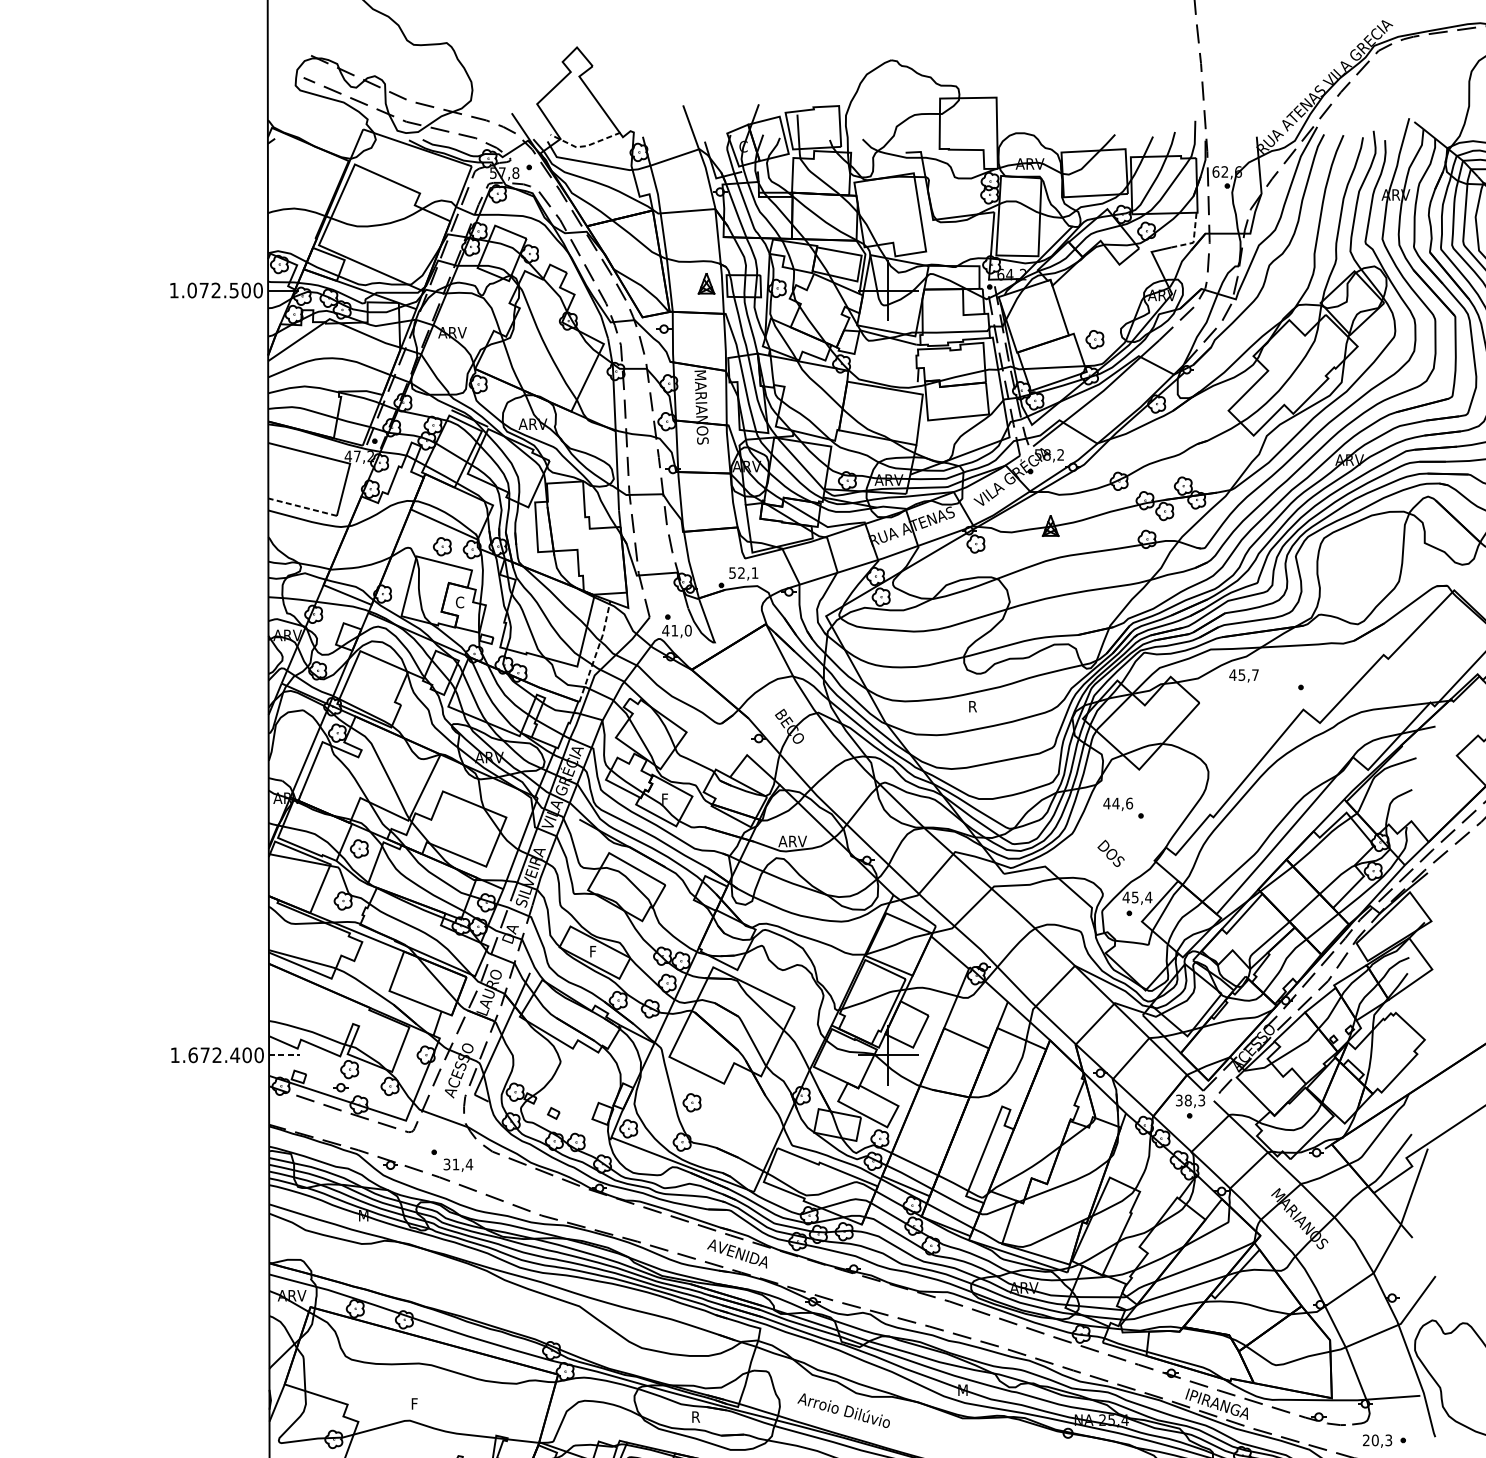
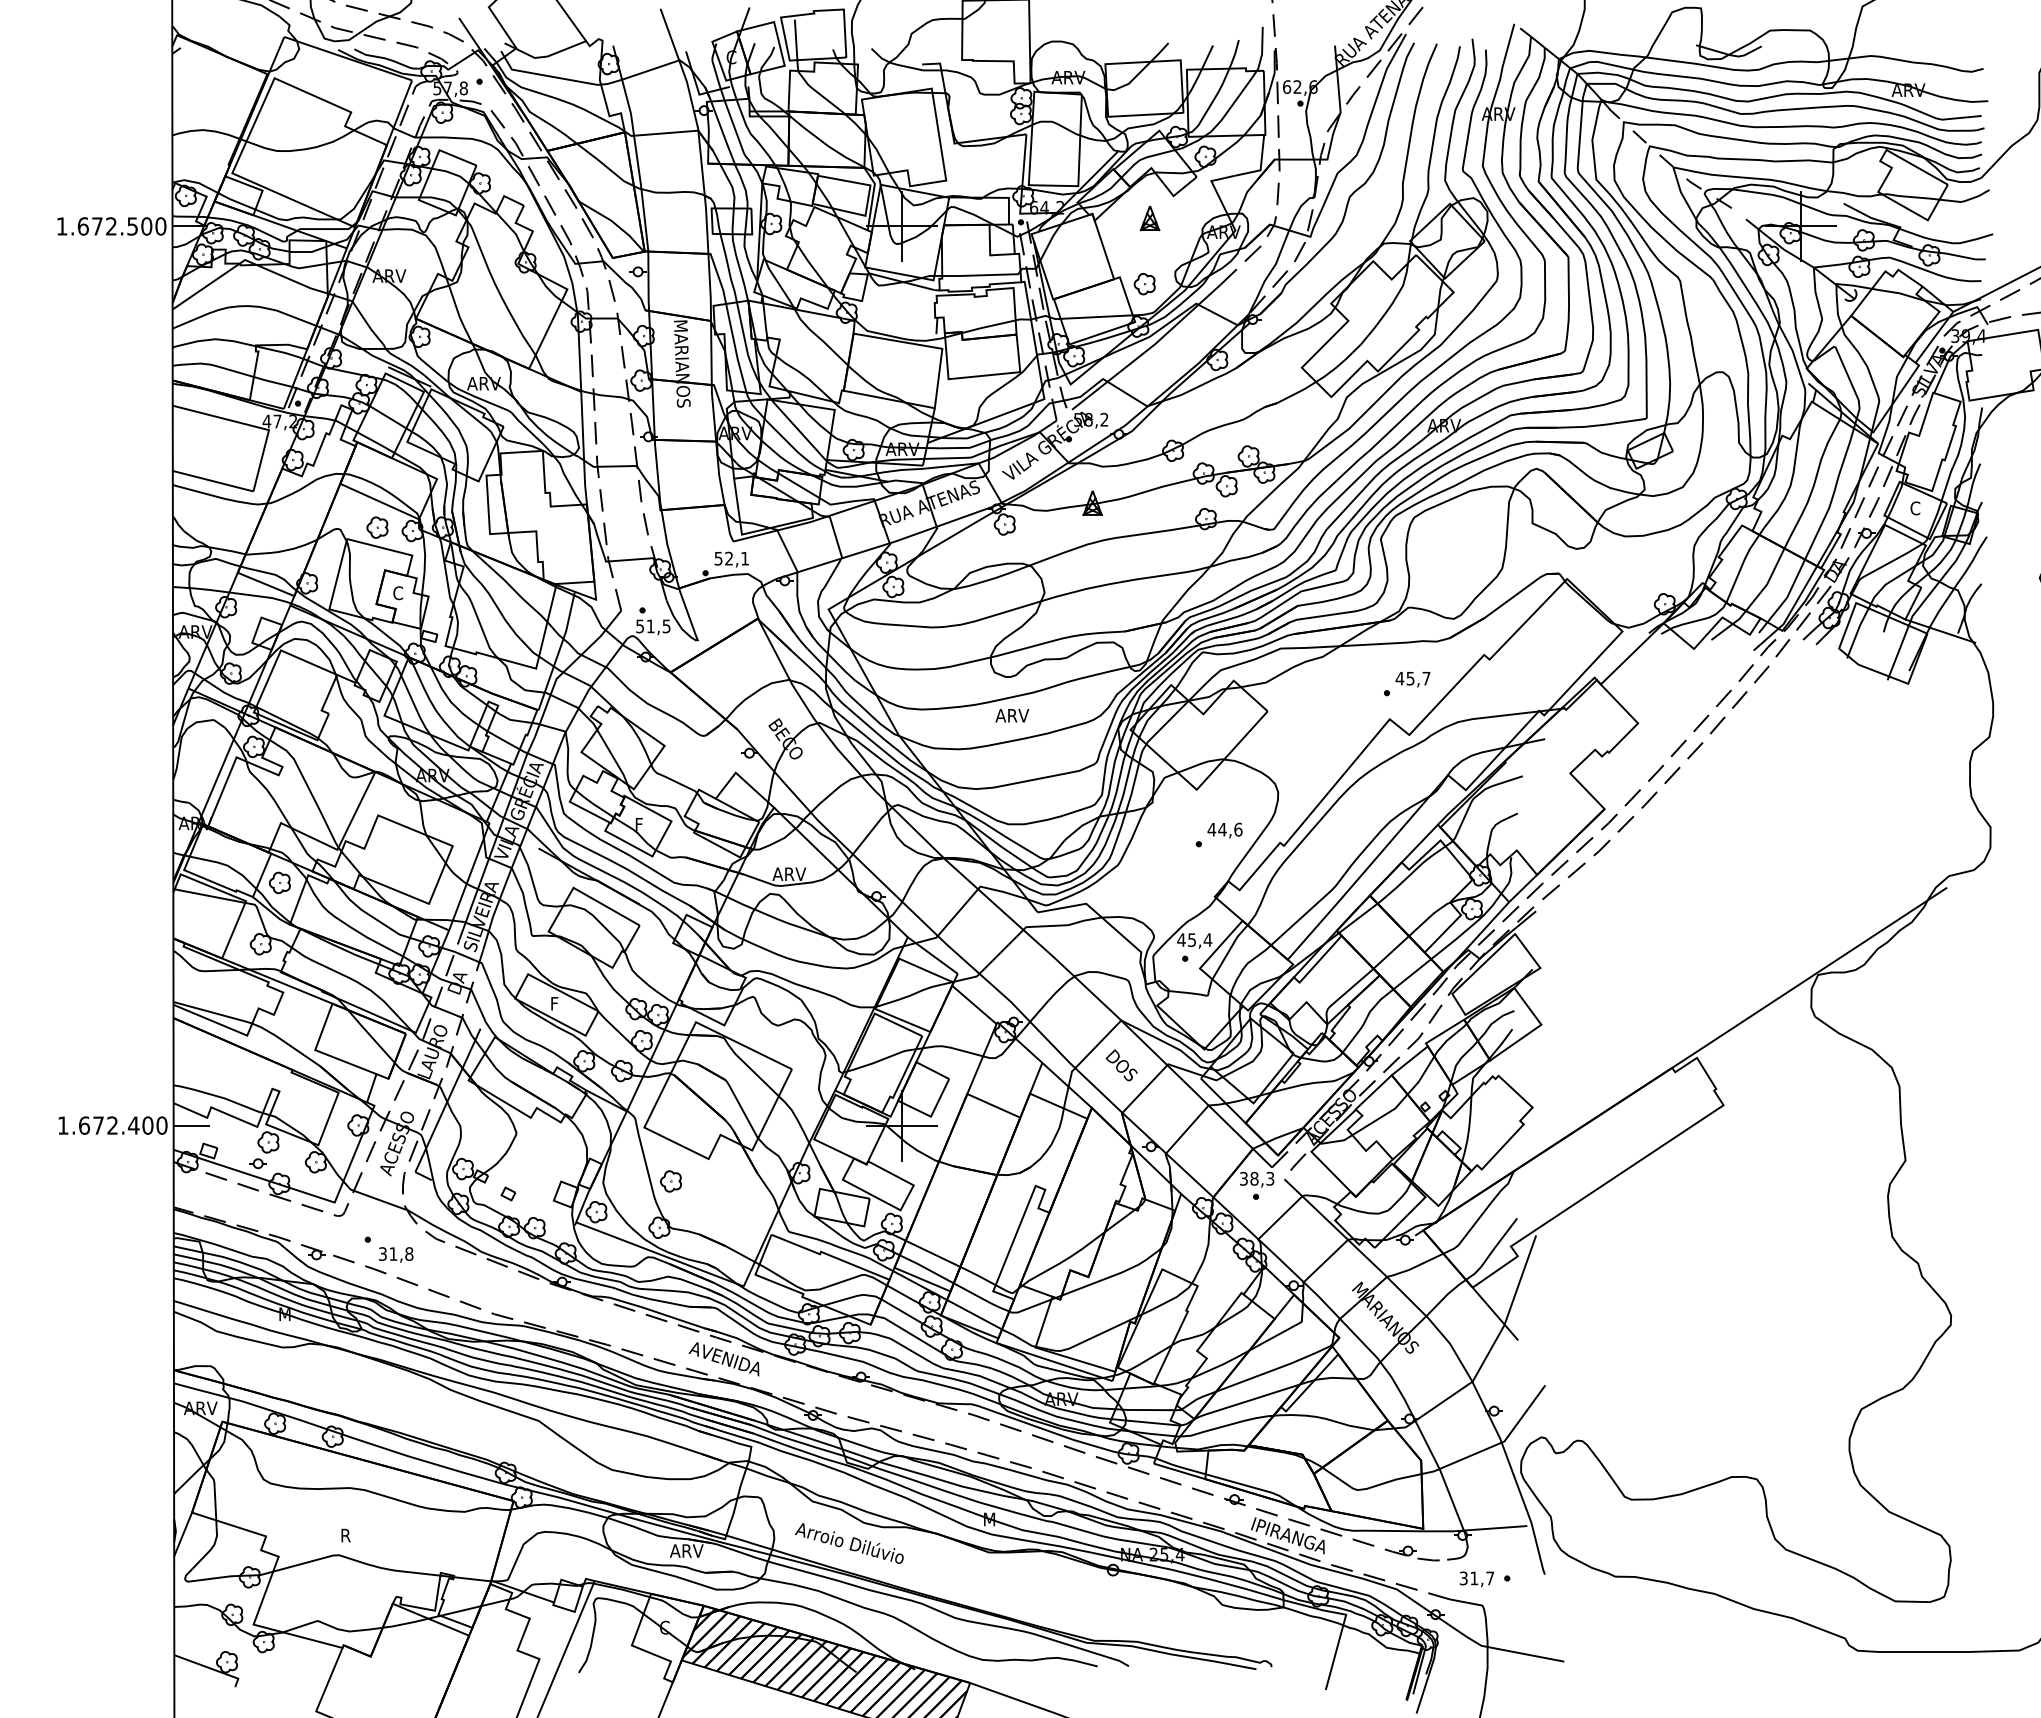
line: (585, 145) -> (545, 56), dashed -> solid
line: (1193, 239) -> (1260, 166), dashed -> solid
part: (706, 283) -> (1149, 218), moved
text: (191, 290) -> (82, 226), 1.072.500 -> 1.672.500
line: (302, 507) -> (213, 481), dashed -> solid
text: (676, 630) -> (652, 626), 41,0 -> 51,5
line: (597, 651) -> (559, 650), dashed -> solid
text: (1243, 675) -> (1412, 679), moved
text: (982, 706) -> (1012, 715), R -> ARV
text: (1117, 804) -> (1224, 830), moved
text: (1110, 853) -> (1121, 1065), moved
line: (284, 1055) -> (191, 1125), dashed -> solid
text: (468, 1164) -> (408, 1253), 31,4 -> 31,8
text: (416, 1403) -> (346, 1535), F -> R
text: (705, 1416) -> (686, 1550), R -> ARV
text: (1377, 1440) -> (1476, 1578), 20,3 -> 31,7

